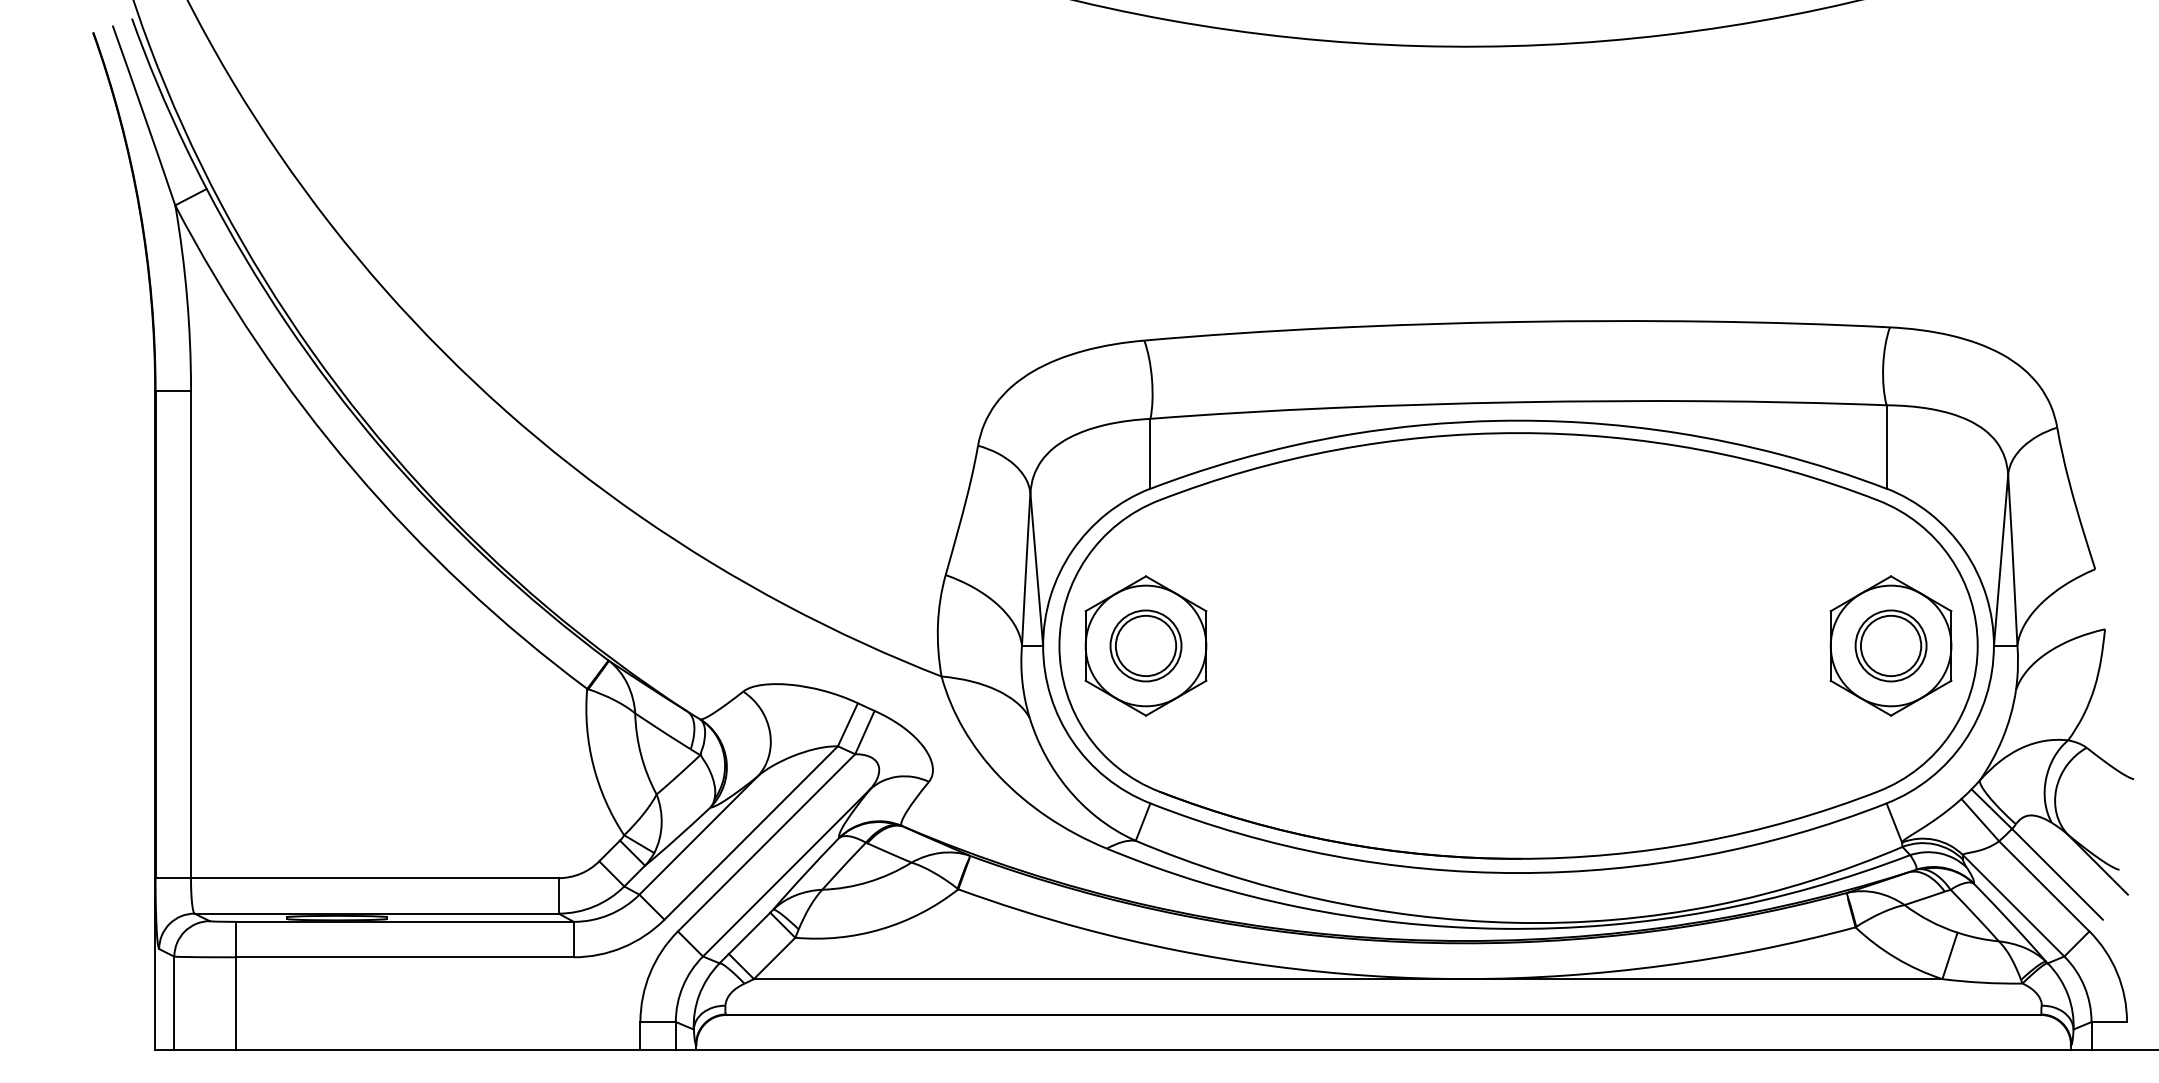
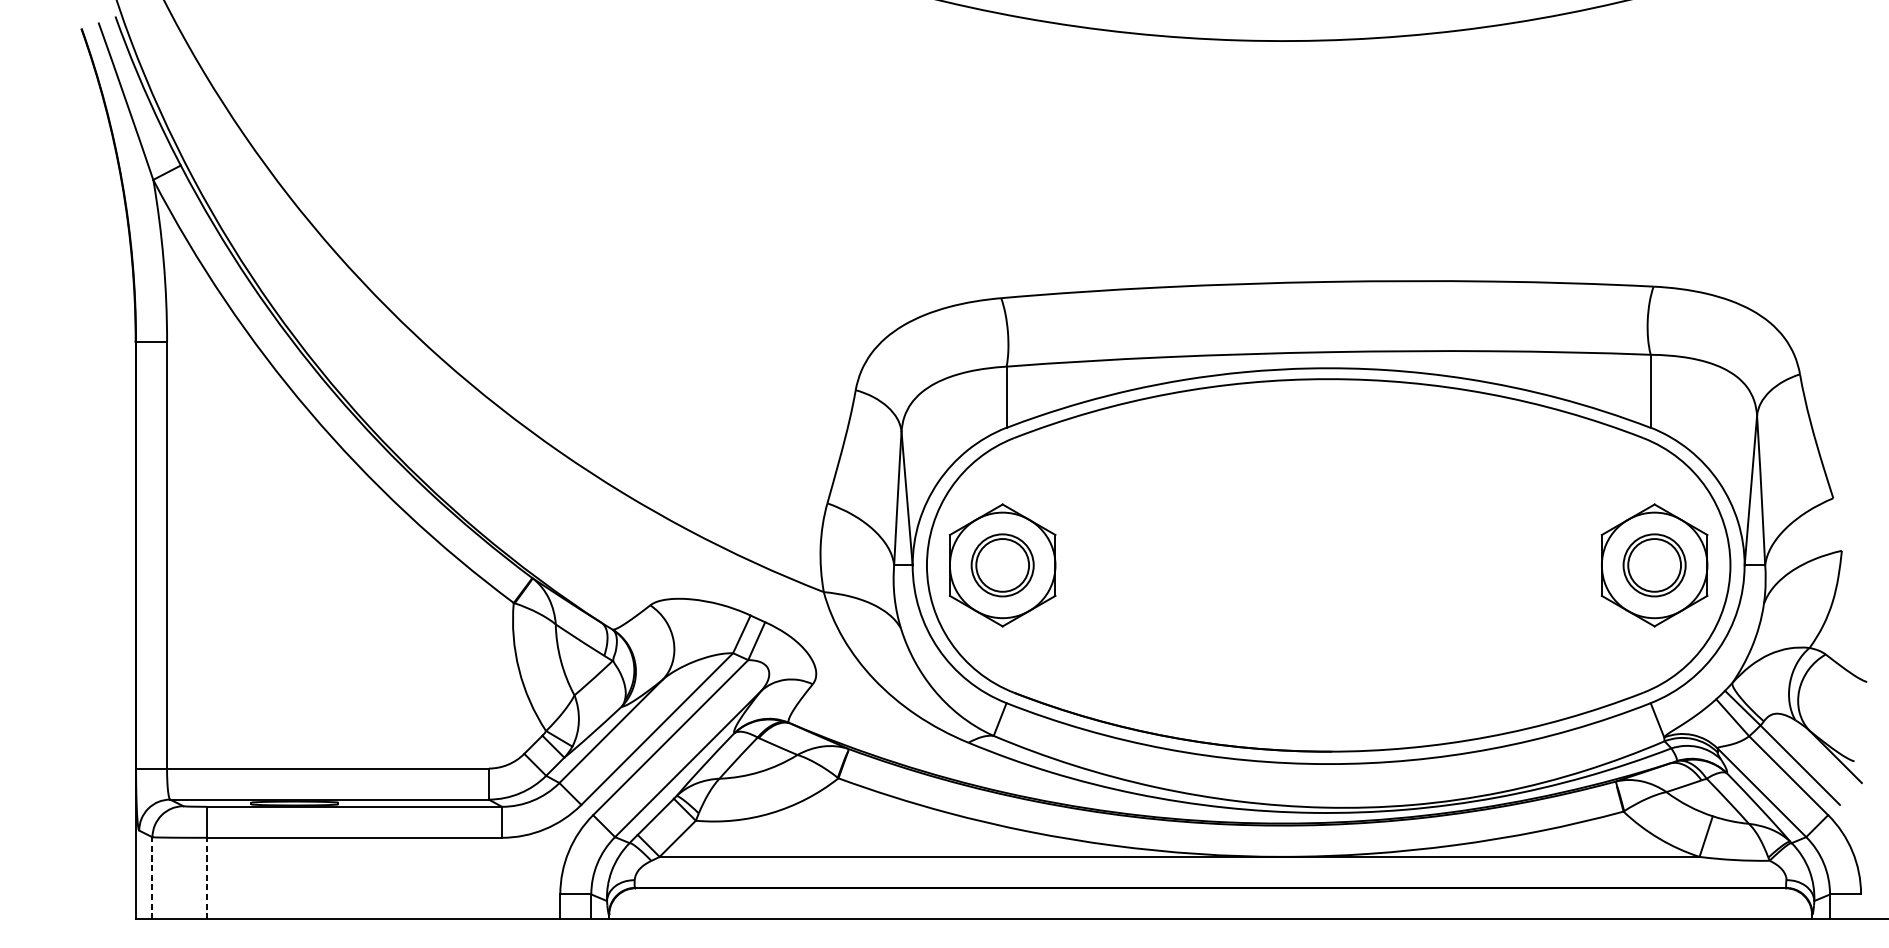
line: (174, 1003) -> (152, 878), solid -> dashed
line: (236, 1003) -> (206, 878), solid -> dashed

